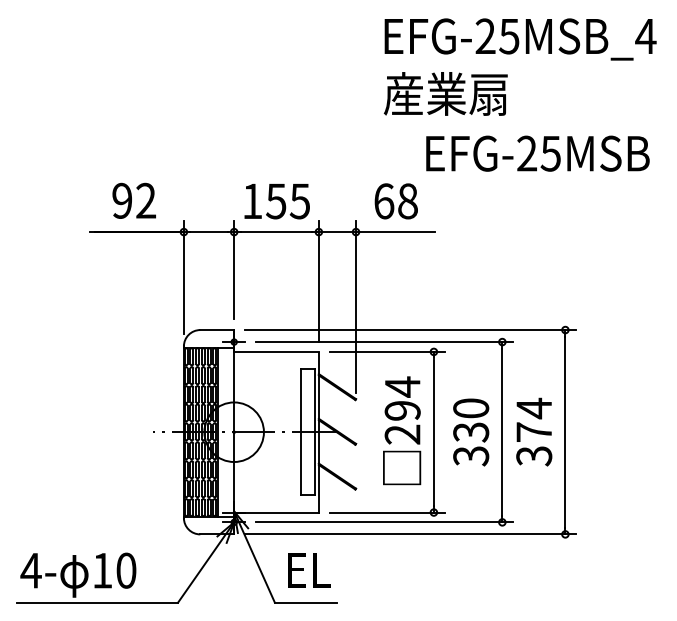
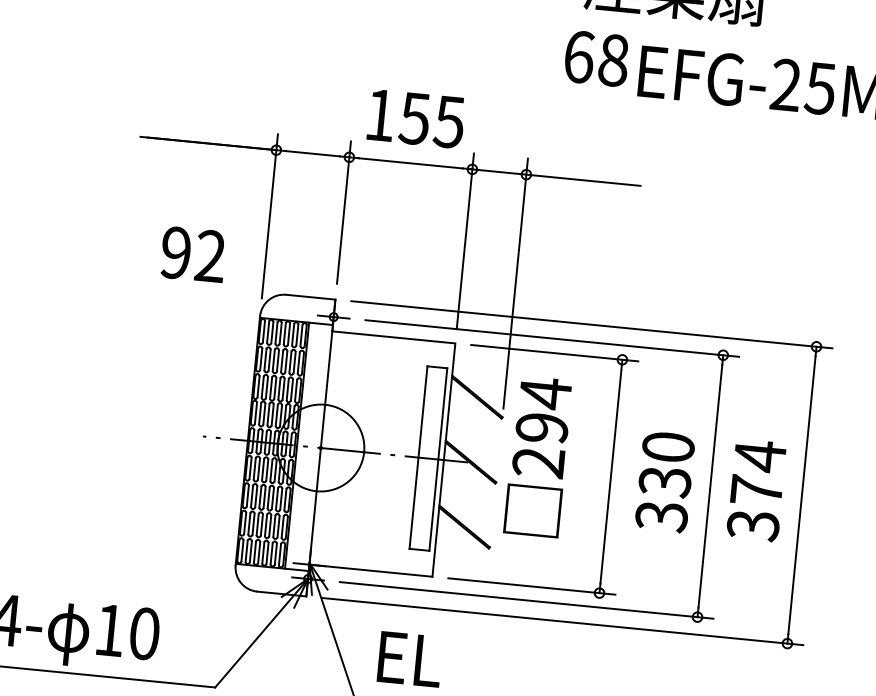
text: (133, 200) -> (192, 253), moved
text: (395, 201) -> (595, 58), moved
text: (402, 430) -> (539, 456), moved

